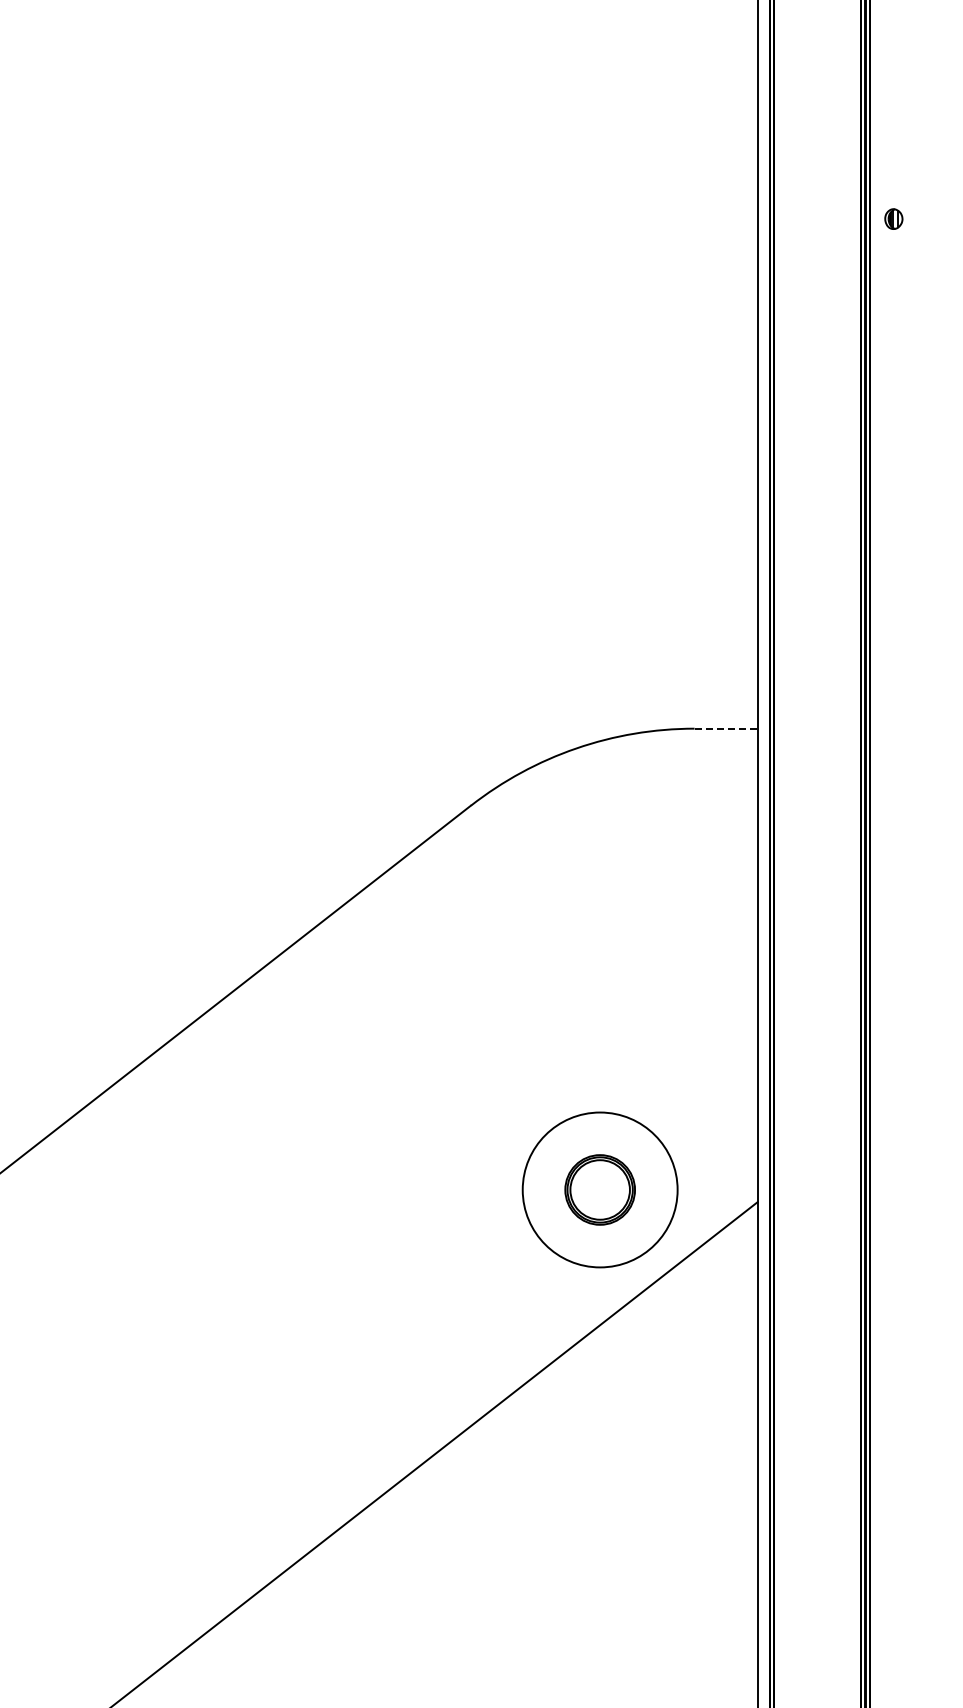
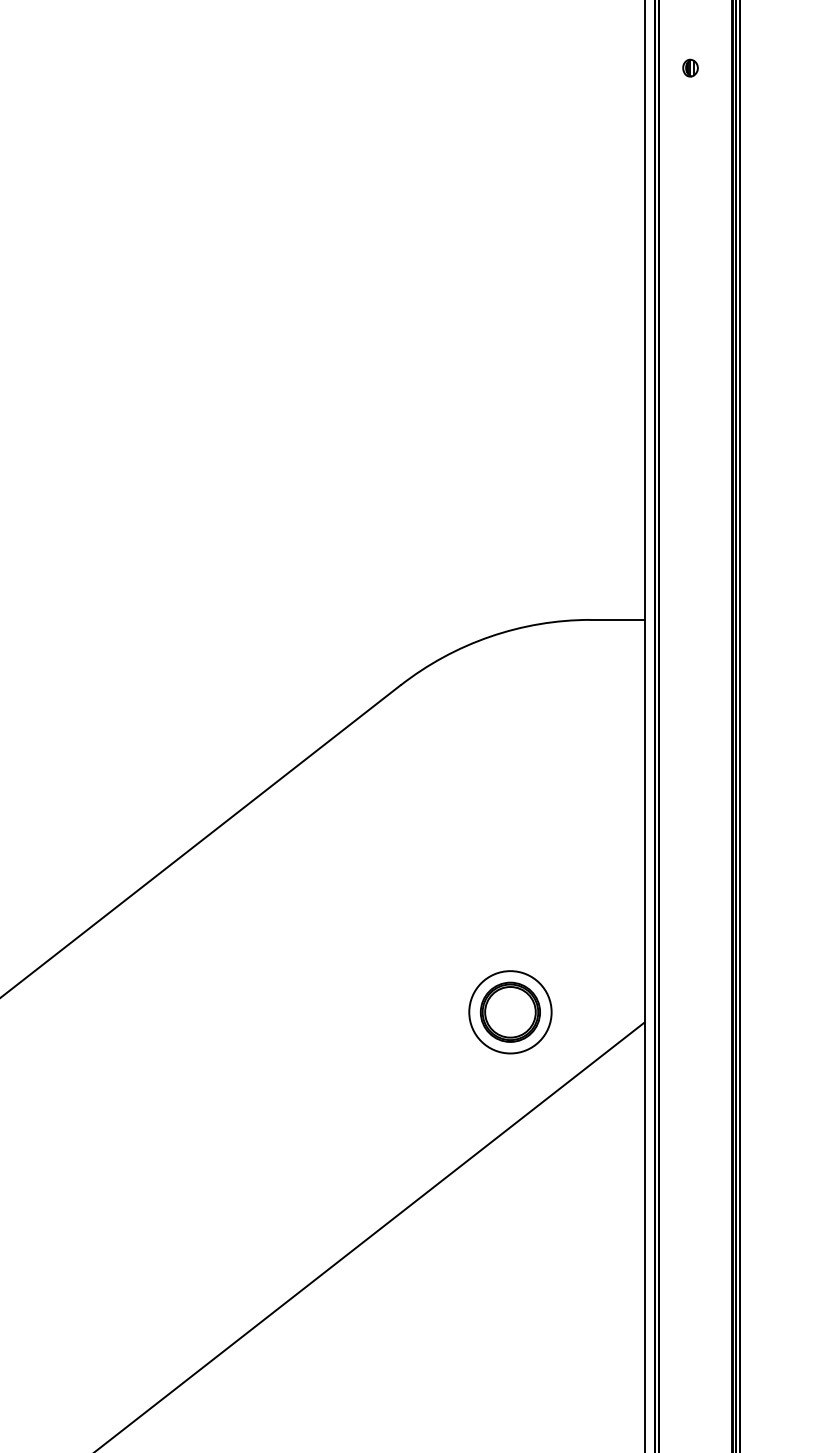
part: (893, 218) -> (690, 67), moved
line: (726, 728) -> (617, 619), dashed -> solid
circle: (599, 1189) -> (509, 1011), size x0.62

